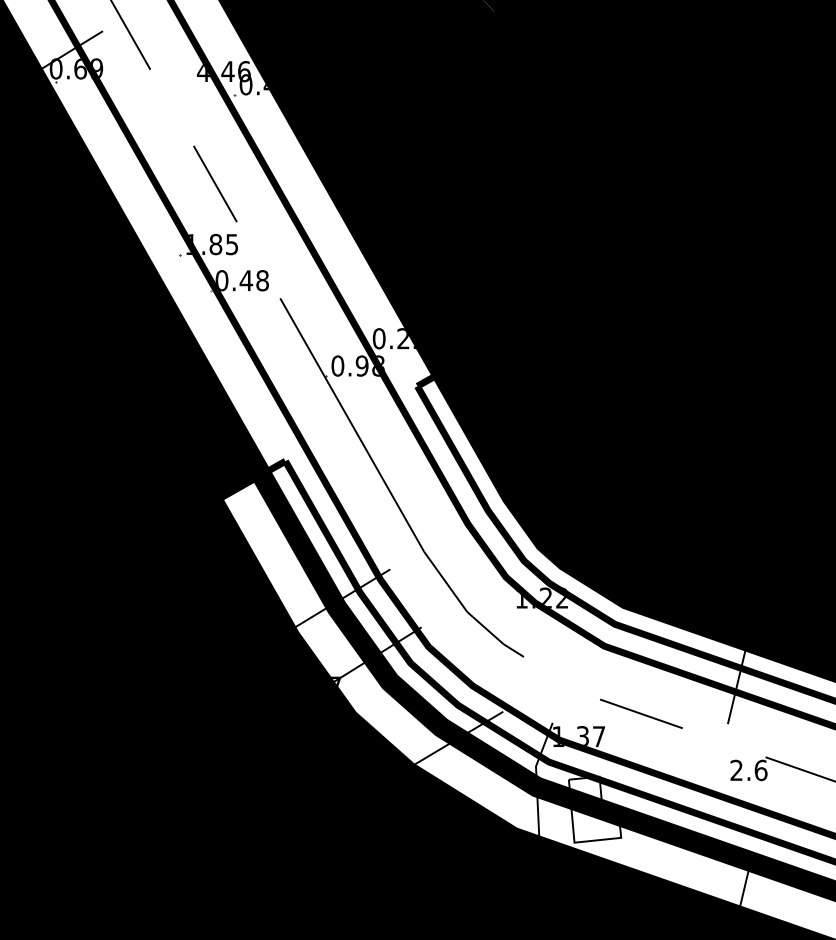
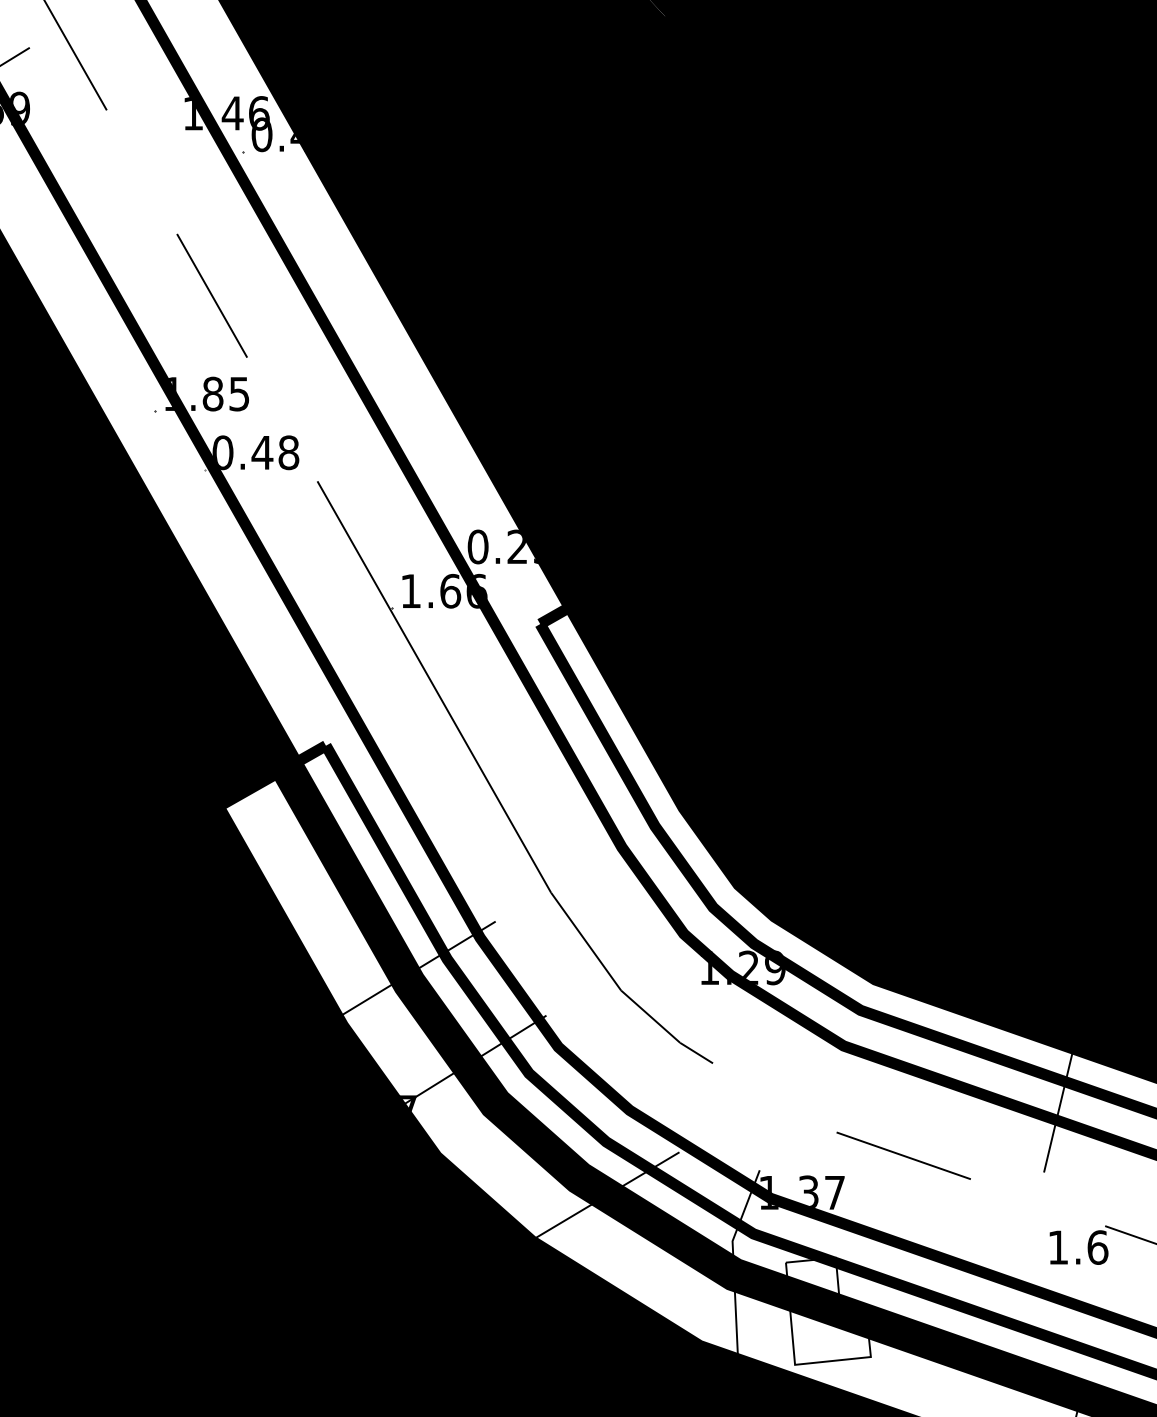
text: (202, 71) -> (191, 113), 4.46 -> 1.46
text: (357, 365) -> (442, 590), 0.98 -> 1.66
text: (562, 597) -> (775, 966), 1.22 -> 1.29
text: (736, 769) -> (1057, 1246), 2.6 -> 1.6

